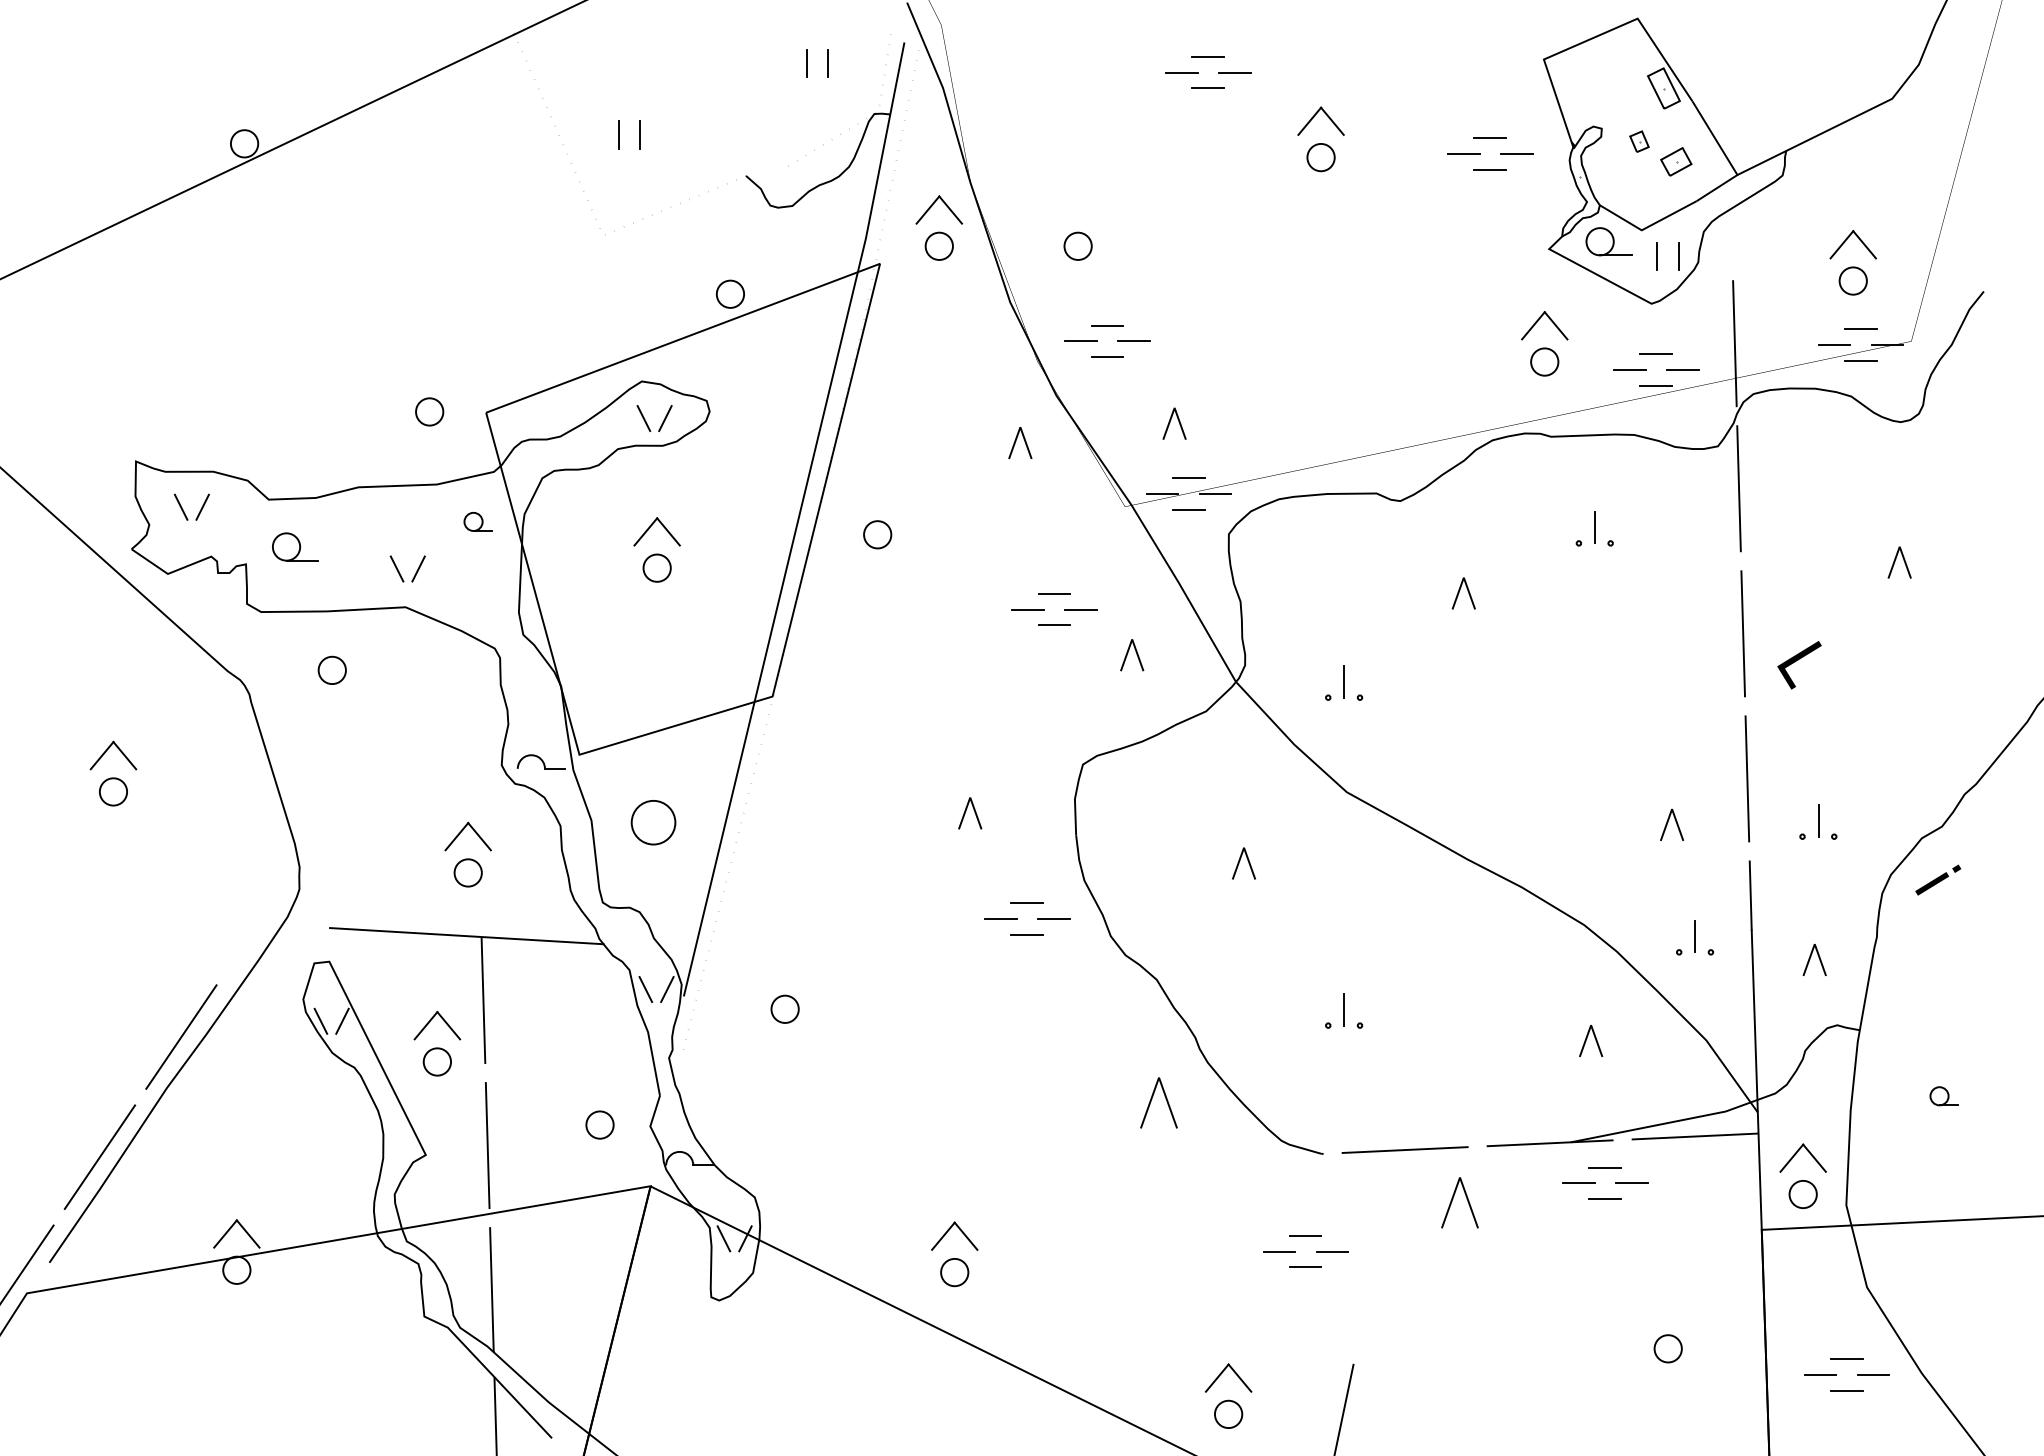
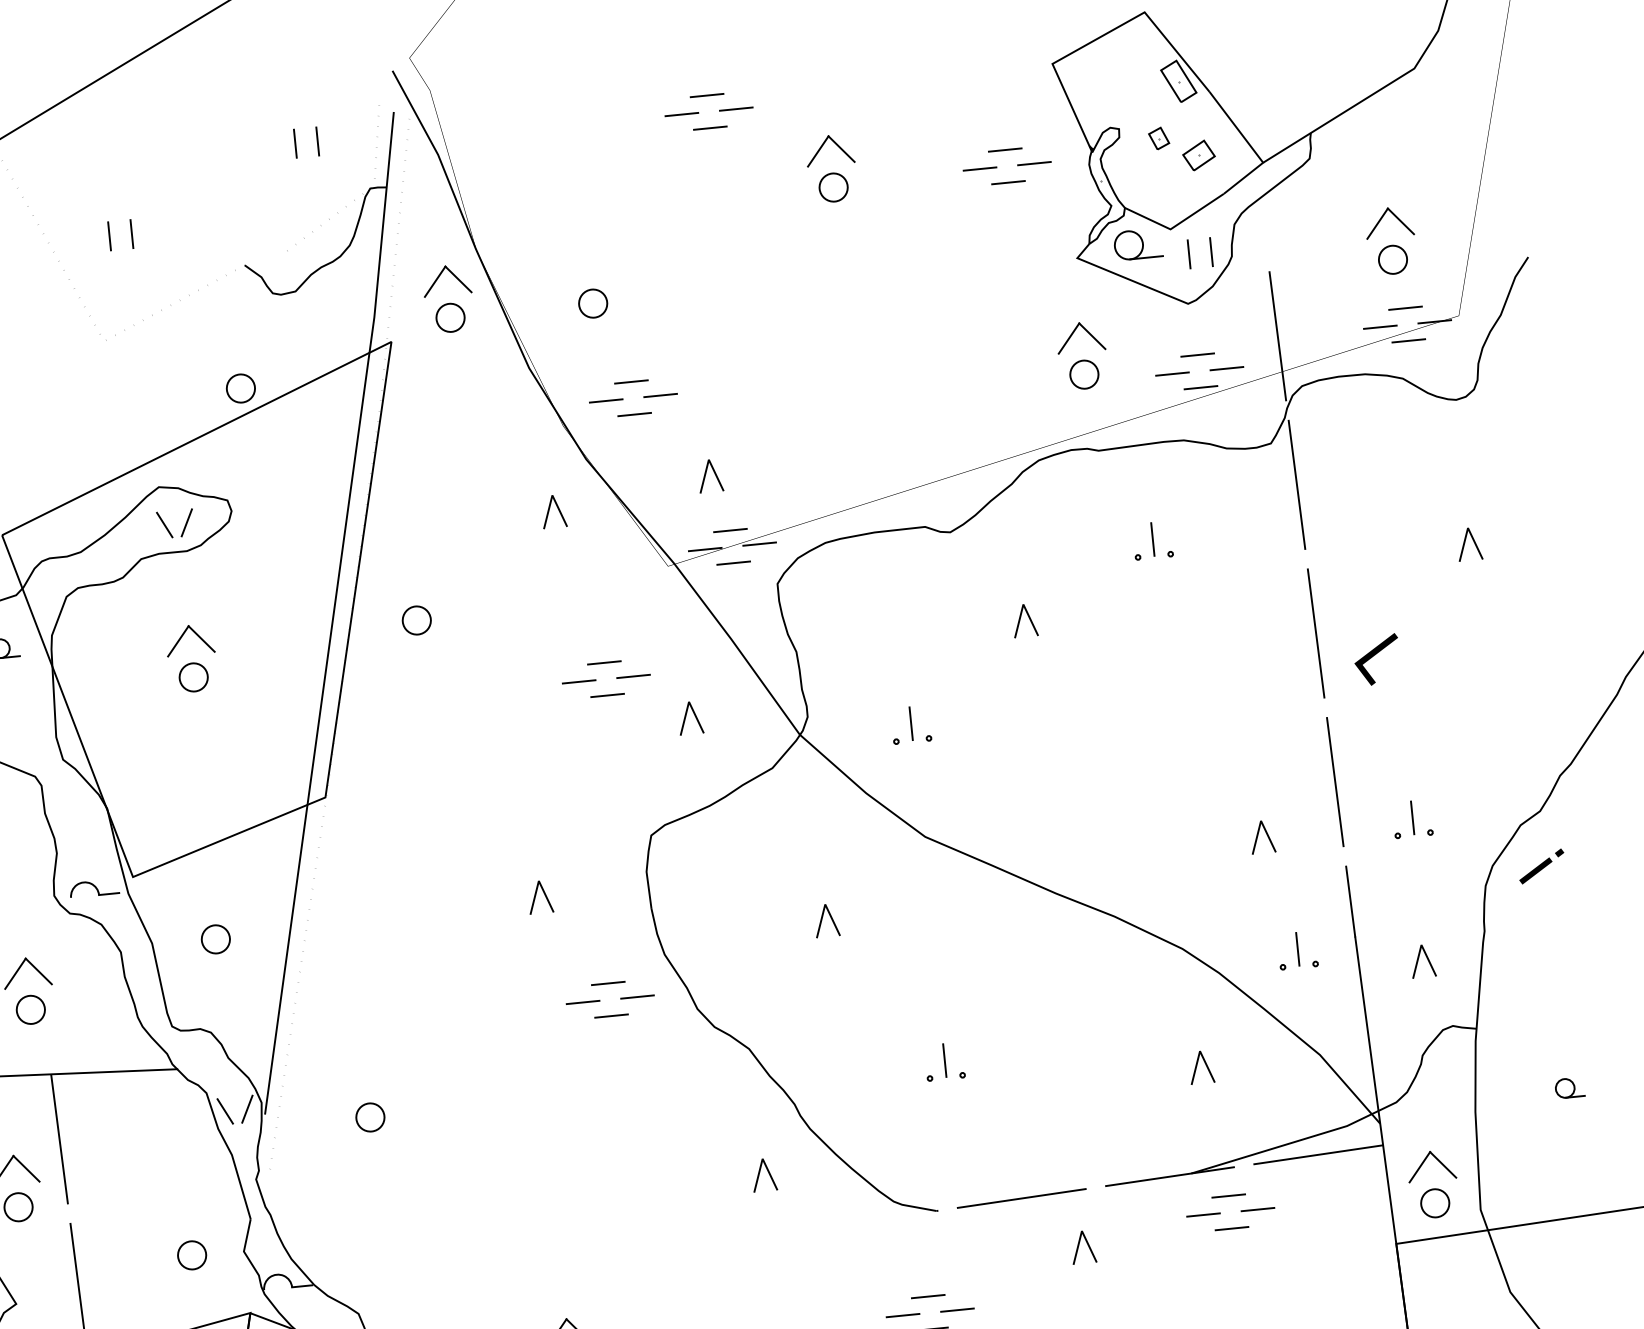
part: (652, 822) -> (214, 939), size x0.62
part: (1159, 1102) -> (764, 1174), size x0.62
part: (1459, 1203) -> (1083, 1247), size x0.62

